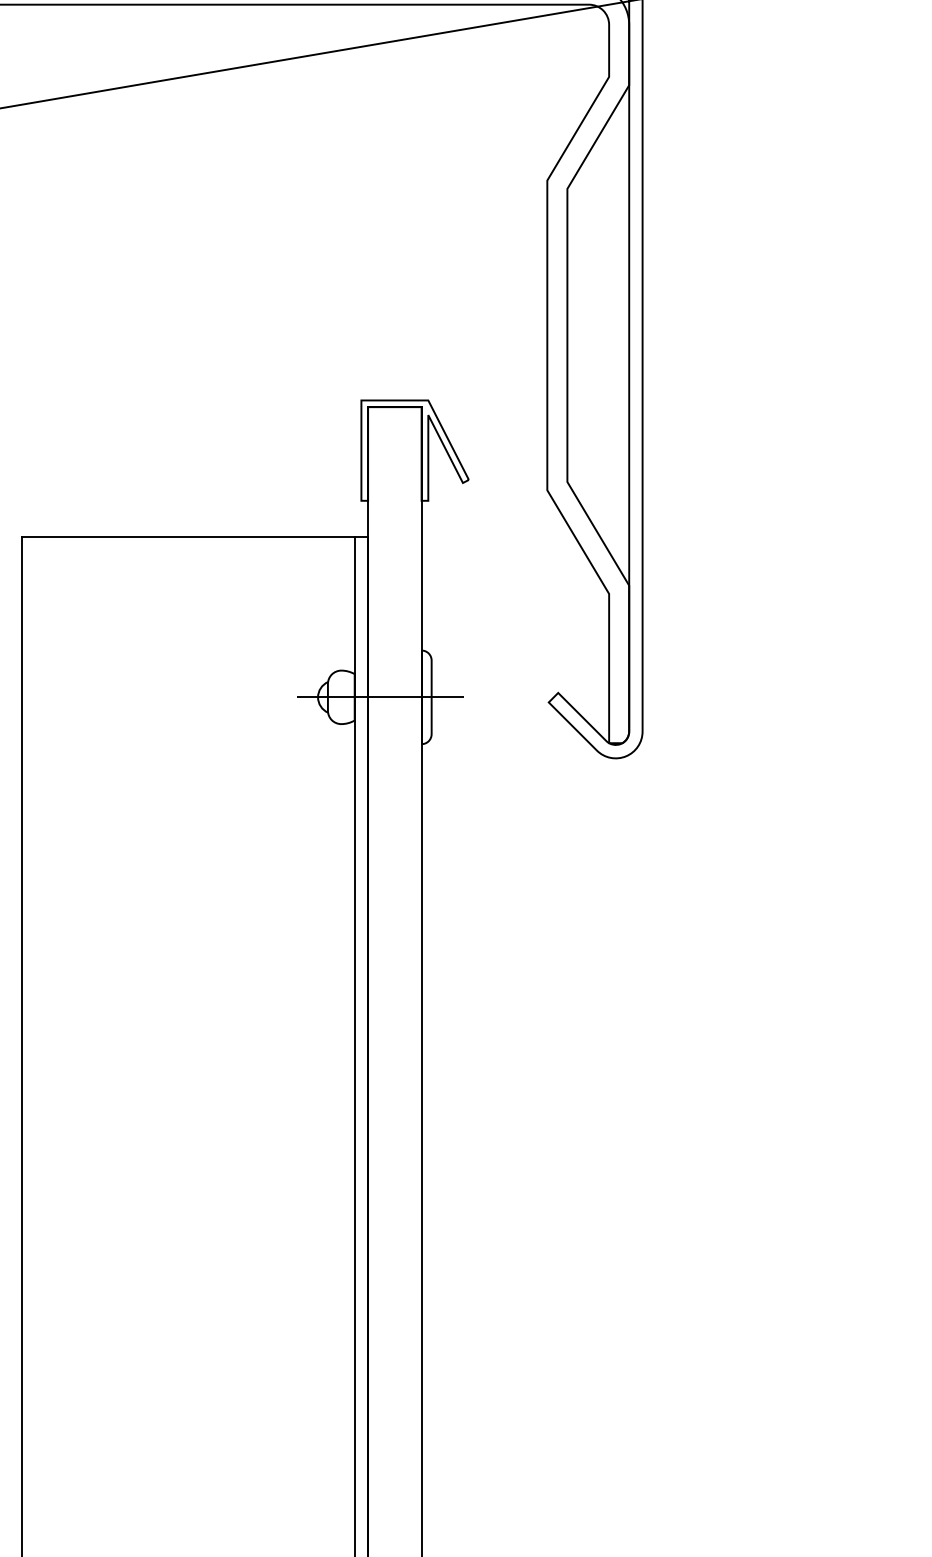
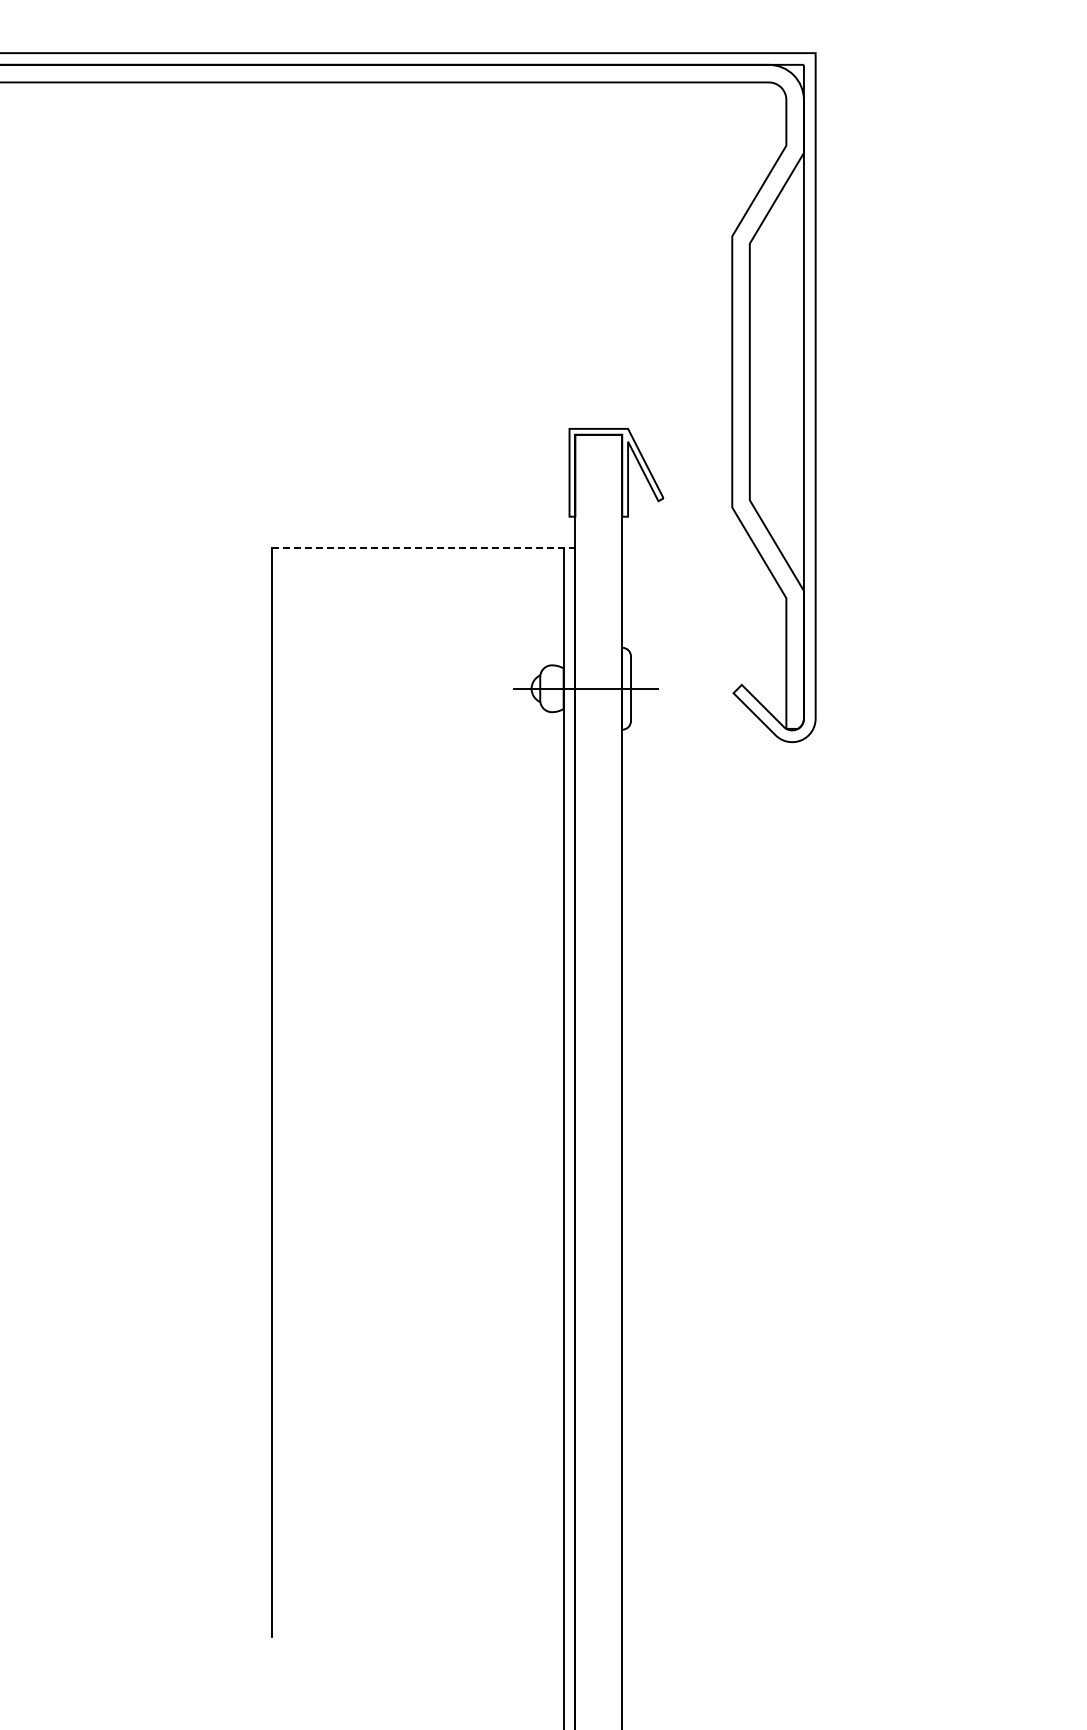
line: (194, 537) -> (423, 548), solid -> dashed

